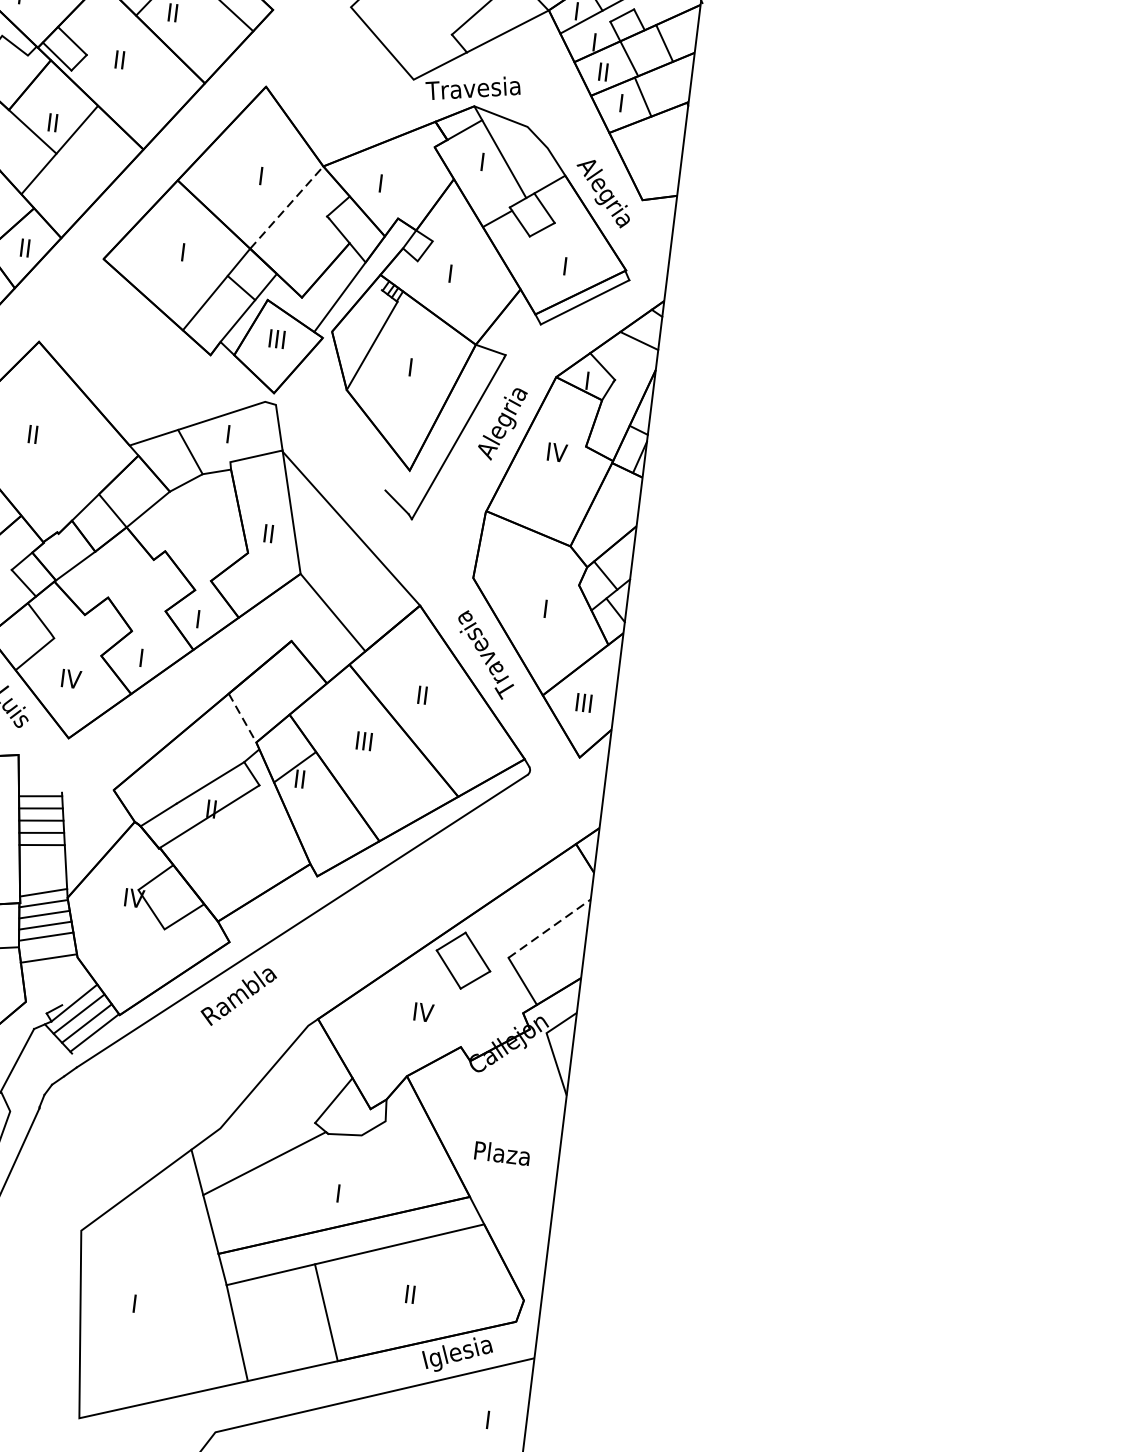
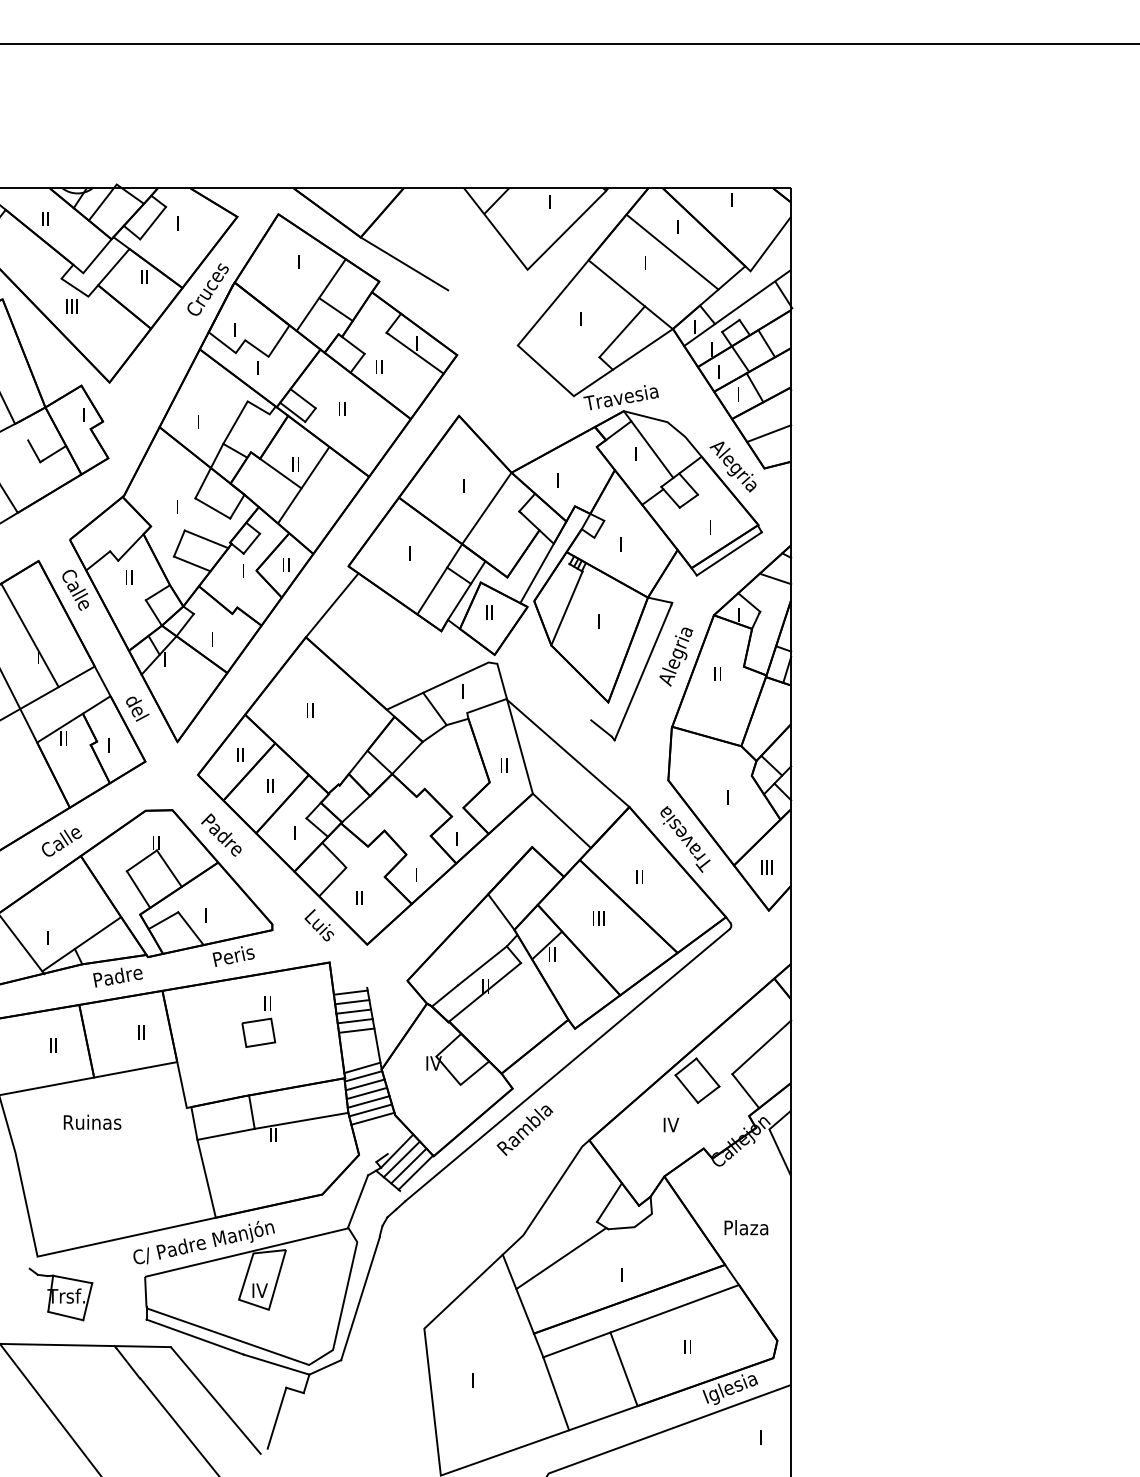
text: (605, 71) -> (723, 371), II -> I
line: (654, 156) -> (769, 433), added
line: (287, 207) -> (487, 508), dashed -> solid
line: (76, 305) -> (331, 605), added
text: (282, 340) -> (496, 612), III -> II
text: (556, 452) -> (721, 674), IV -> II
text: (71, 678) -> (363, 897), IV -> II
line: (242, 718) -> (501, 912), dashed -> solid
line: (549, 928) -> (761, 1047), dashed -> solid
line: (47, 947) -> (370, 1110), added

